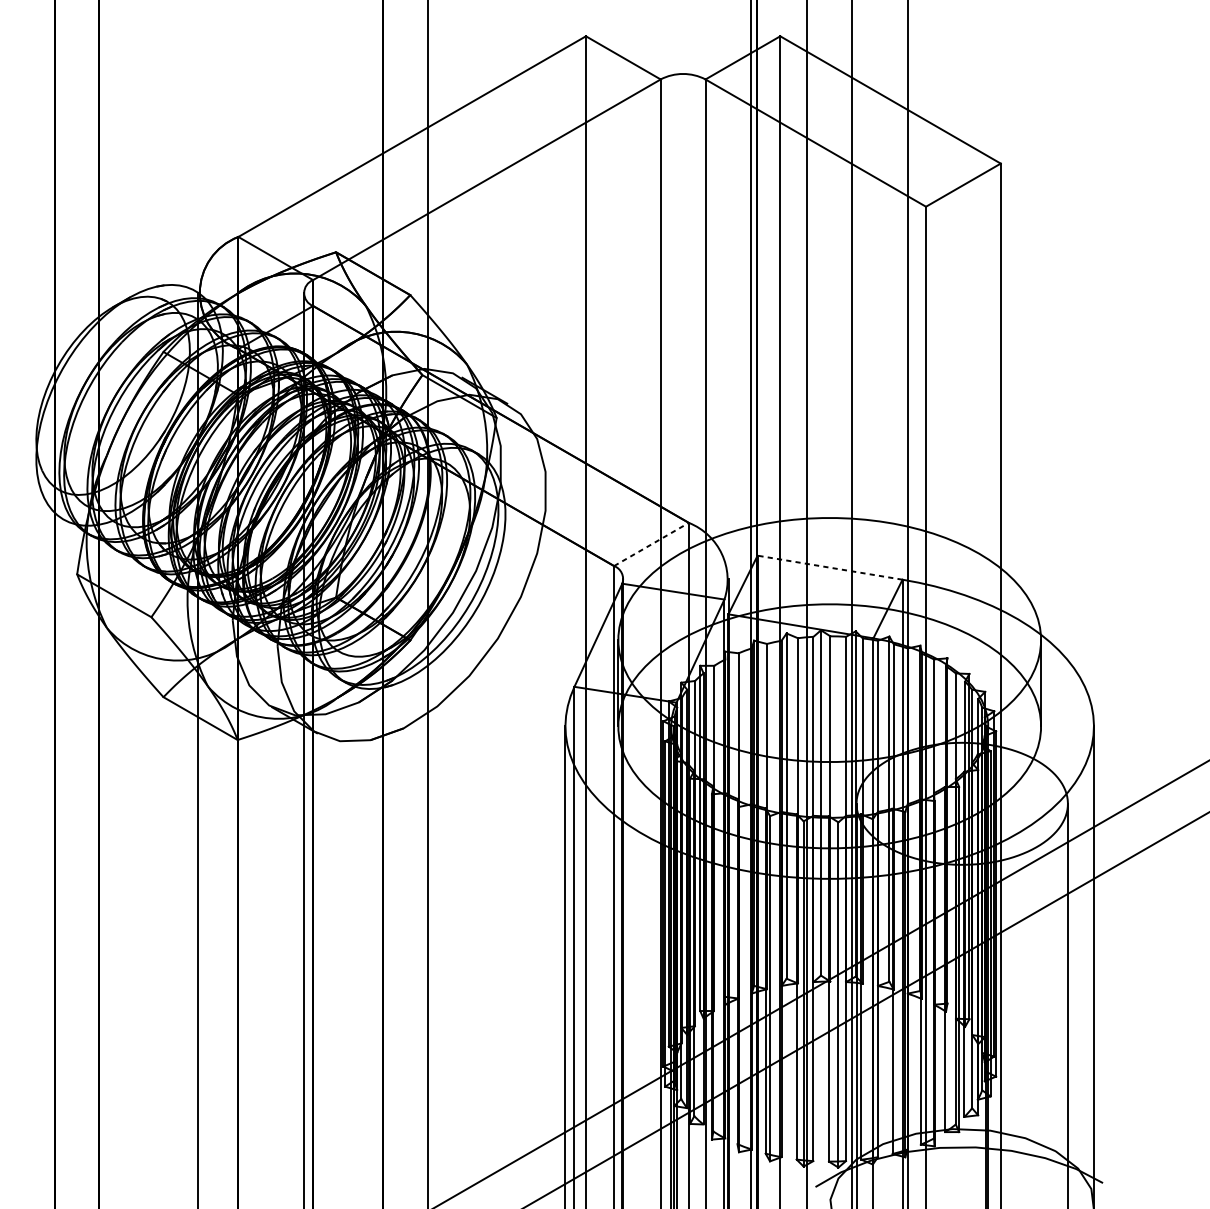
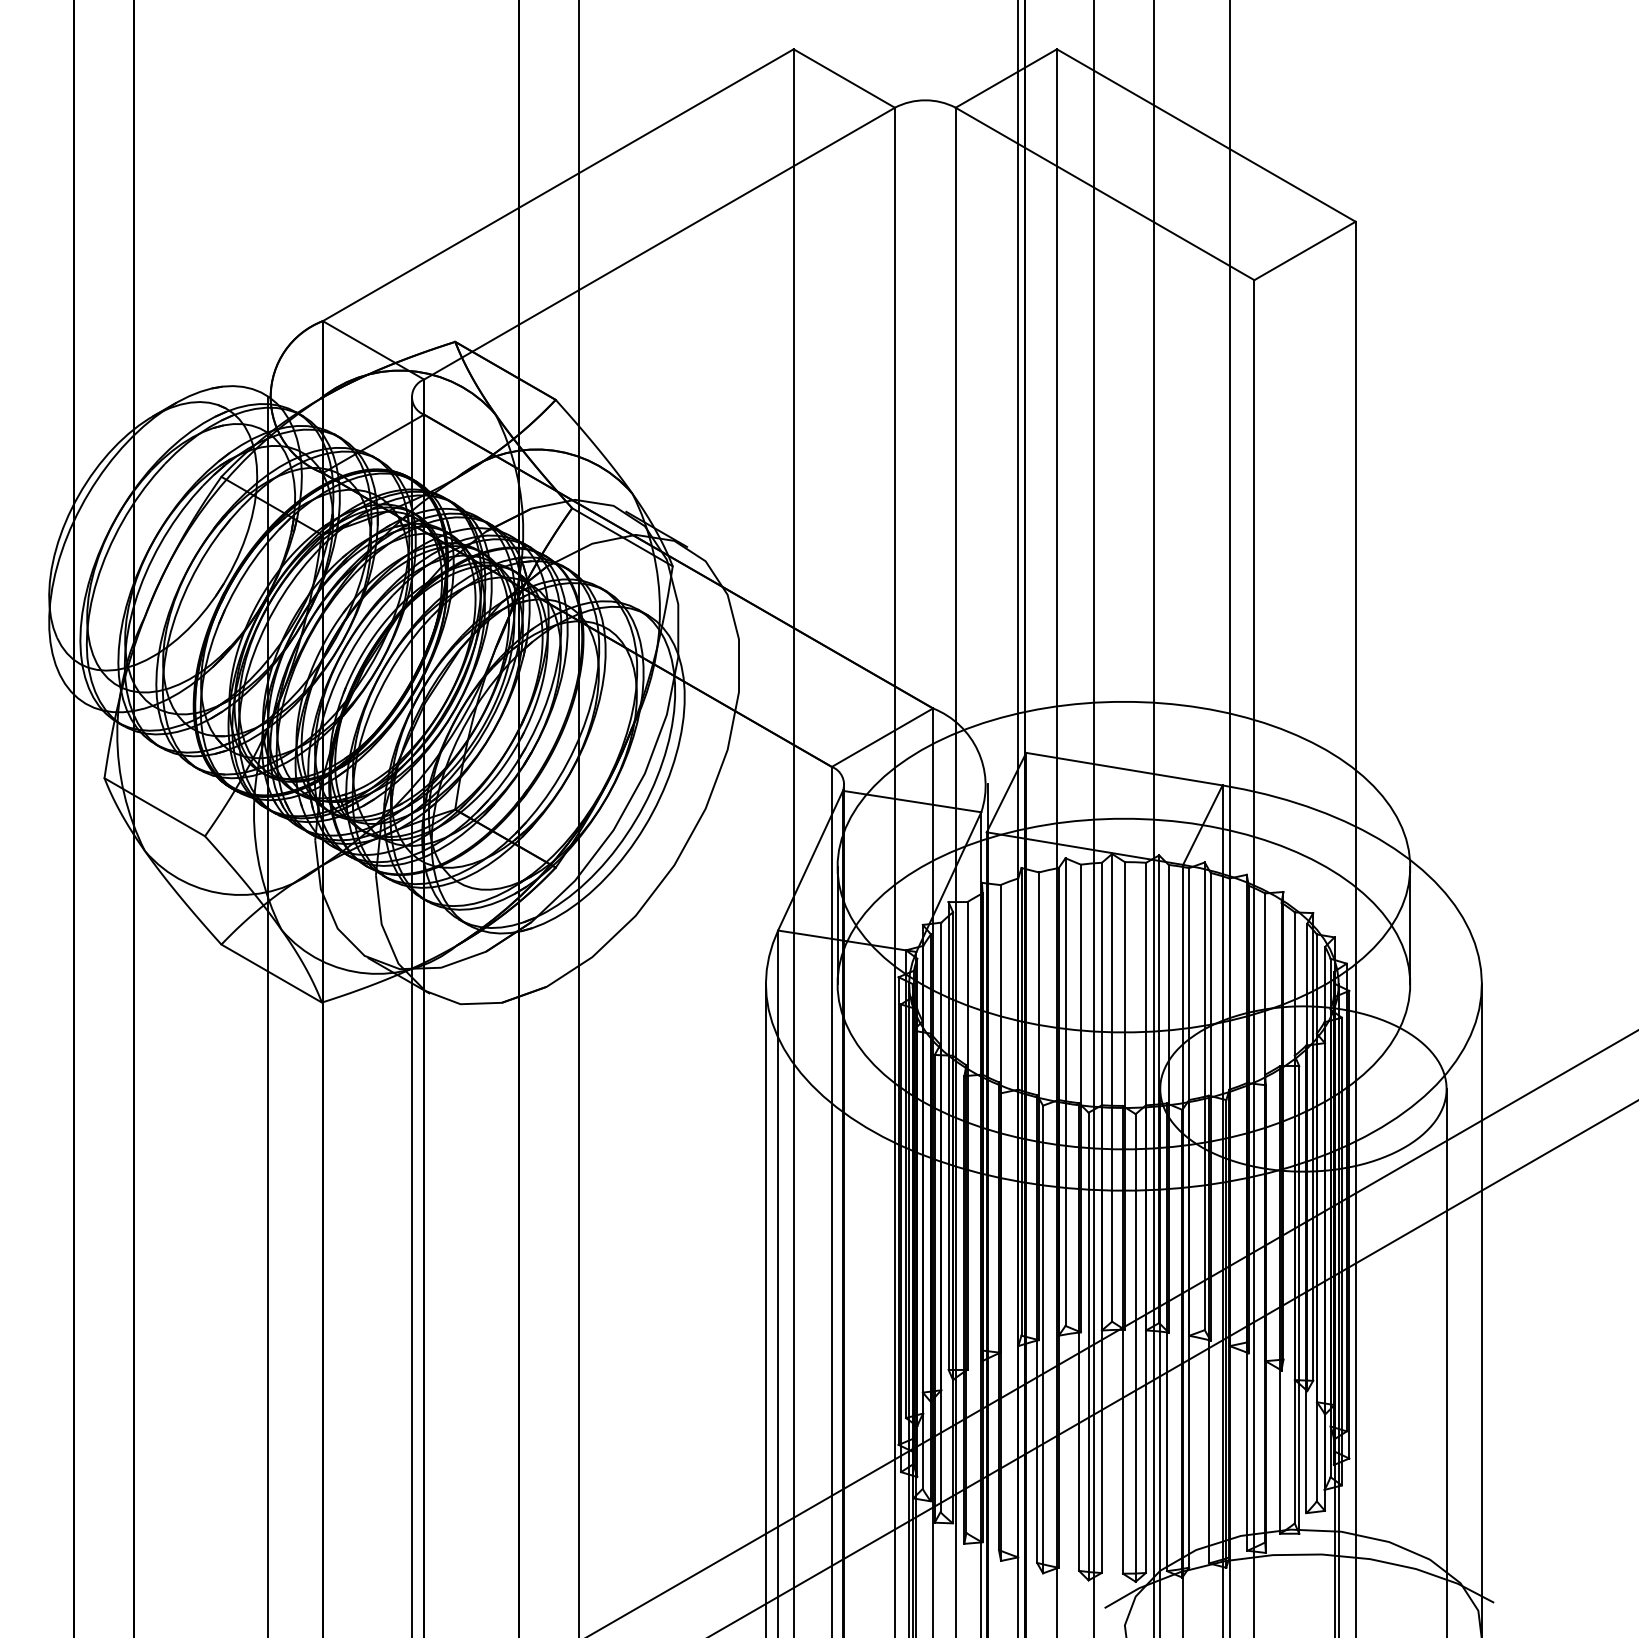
line: (651, 544) -> (882, 737), dashed -> solid
line: (830, 567) -> (1124, 769), dashed -> solid

